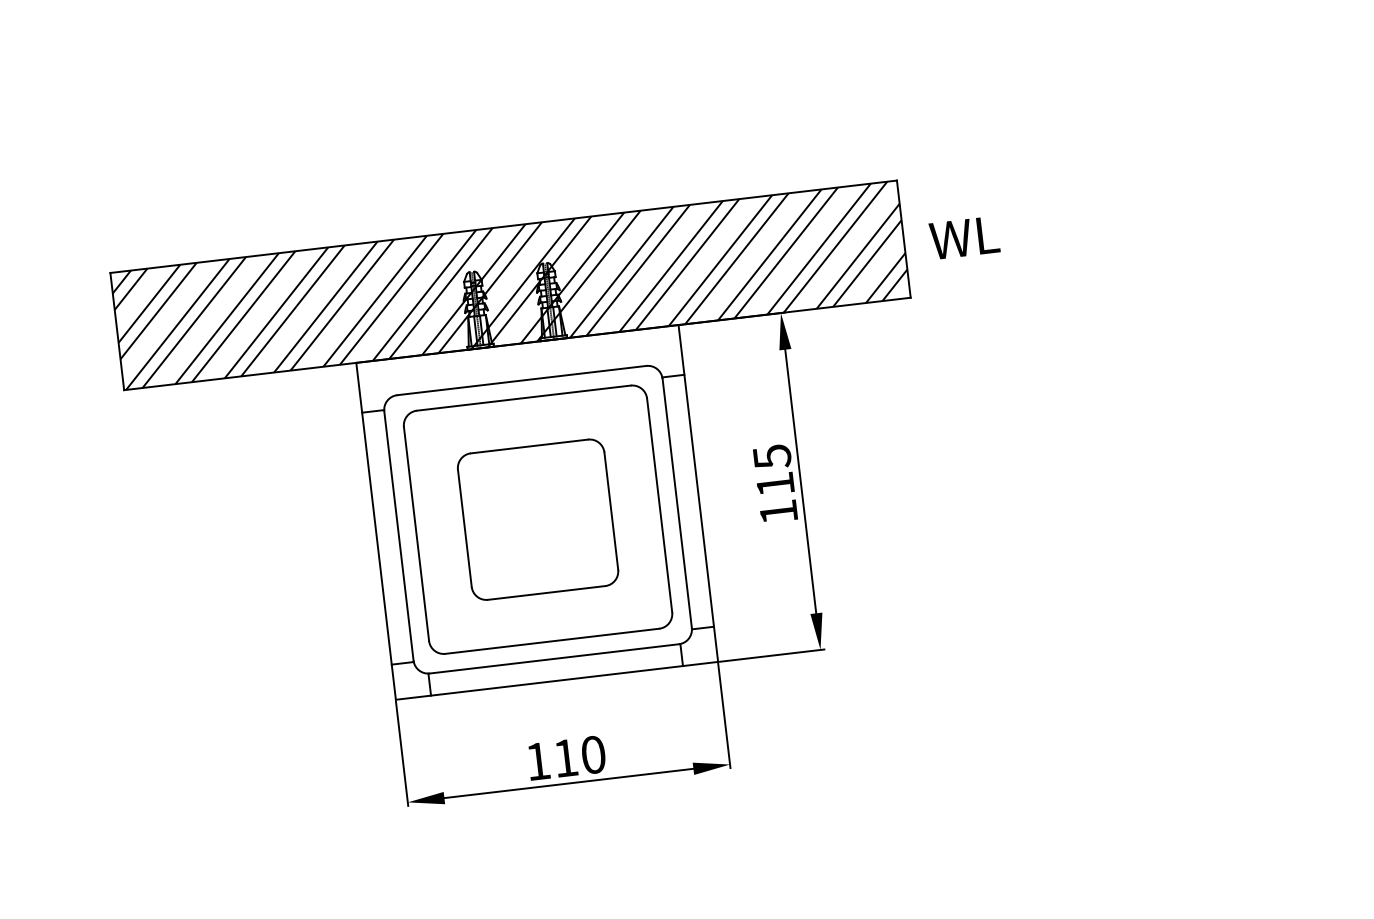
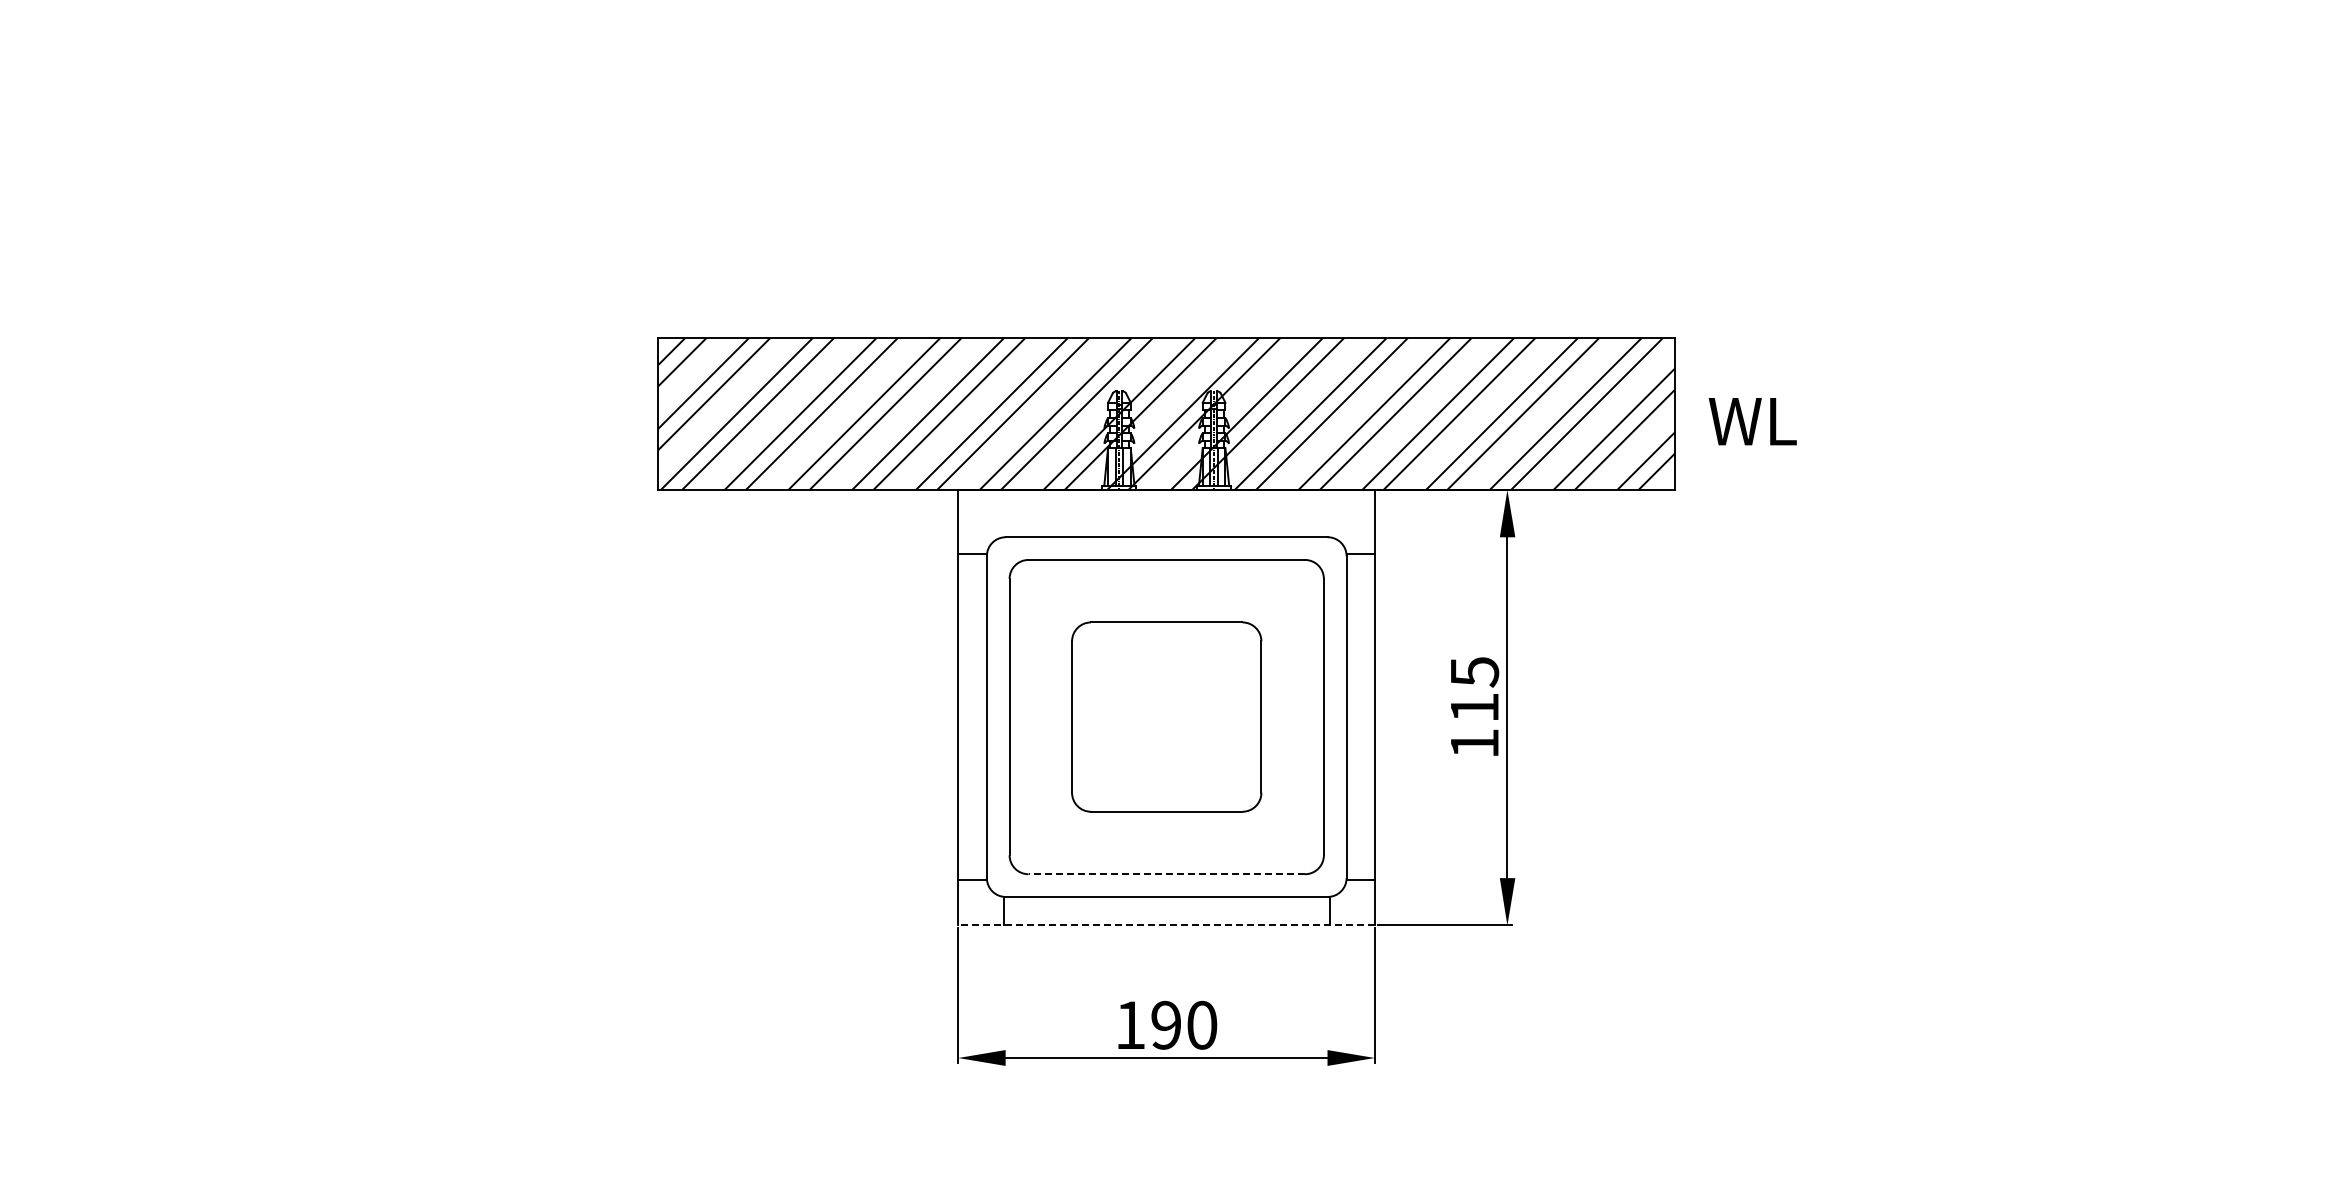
line: (552, 641) -> (1166, 874), solid -> dashed
line: (556, 680) -> (1166, 925), solid -> dashed
text: (565, 757) -> (1165, 1024), 110 -> 190

